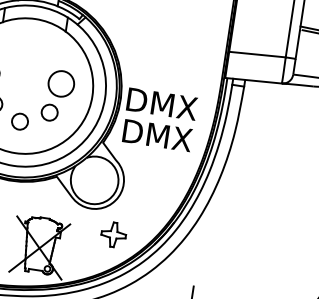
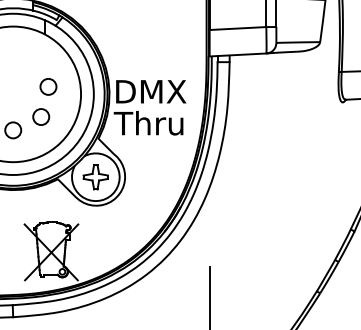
circle: (61, 83) -> (48, 86), size x0.62
text: (155, 135) -> (149, 123), DMX -> Thru
part: (113, 235) -> (95, 177), moved

